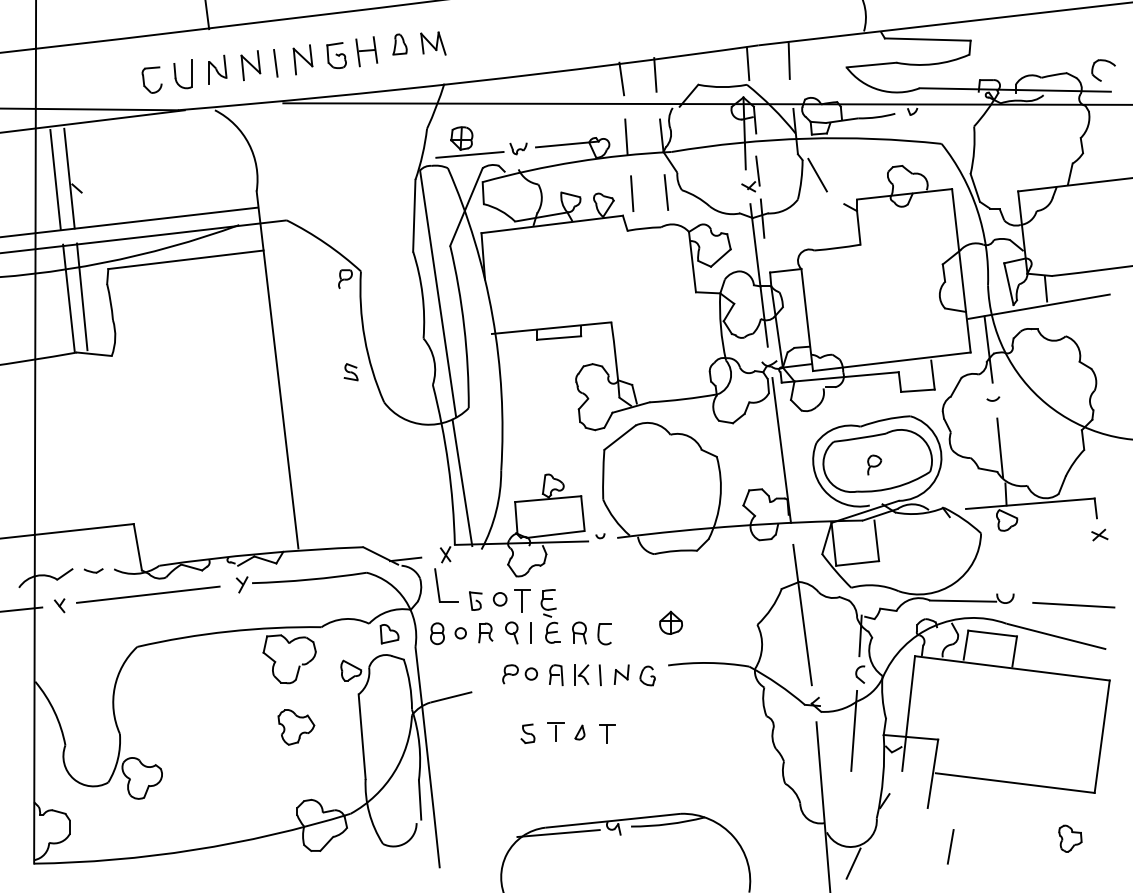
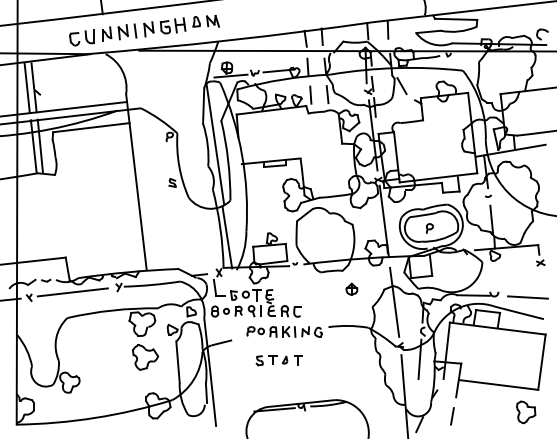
part: (670, 621) -> (351, 288), moved
part: (296, 727) -> (145, 357), size x1.43
part: (1070, 838) -> (526, 412), size x1.67
line: (950, 847) -> (452, 416), moved

